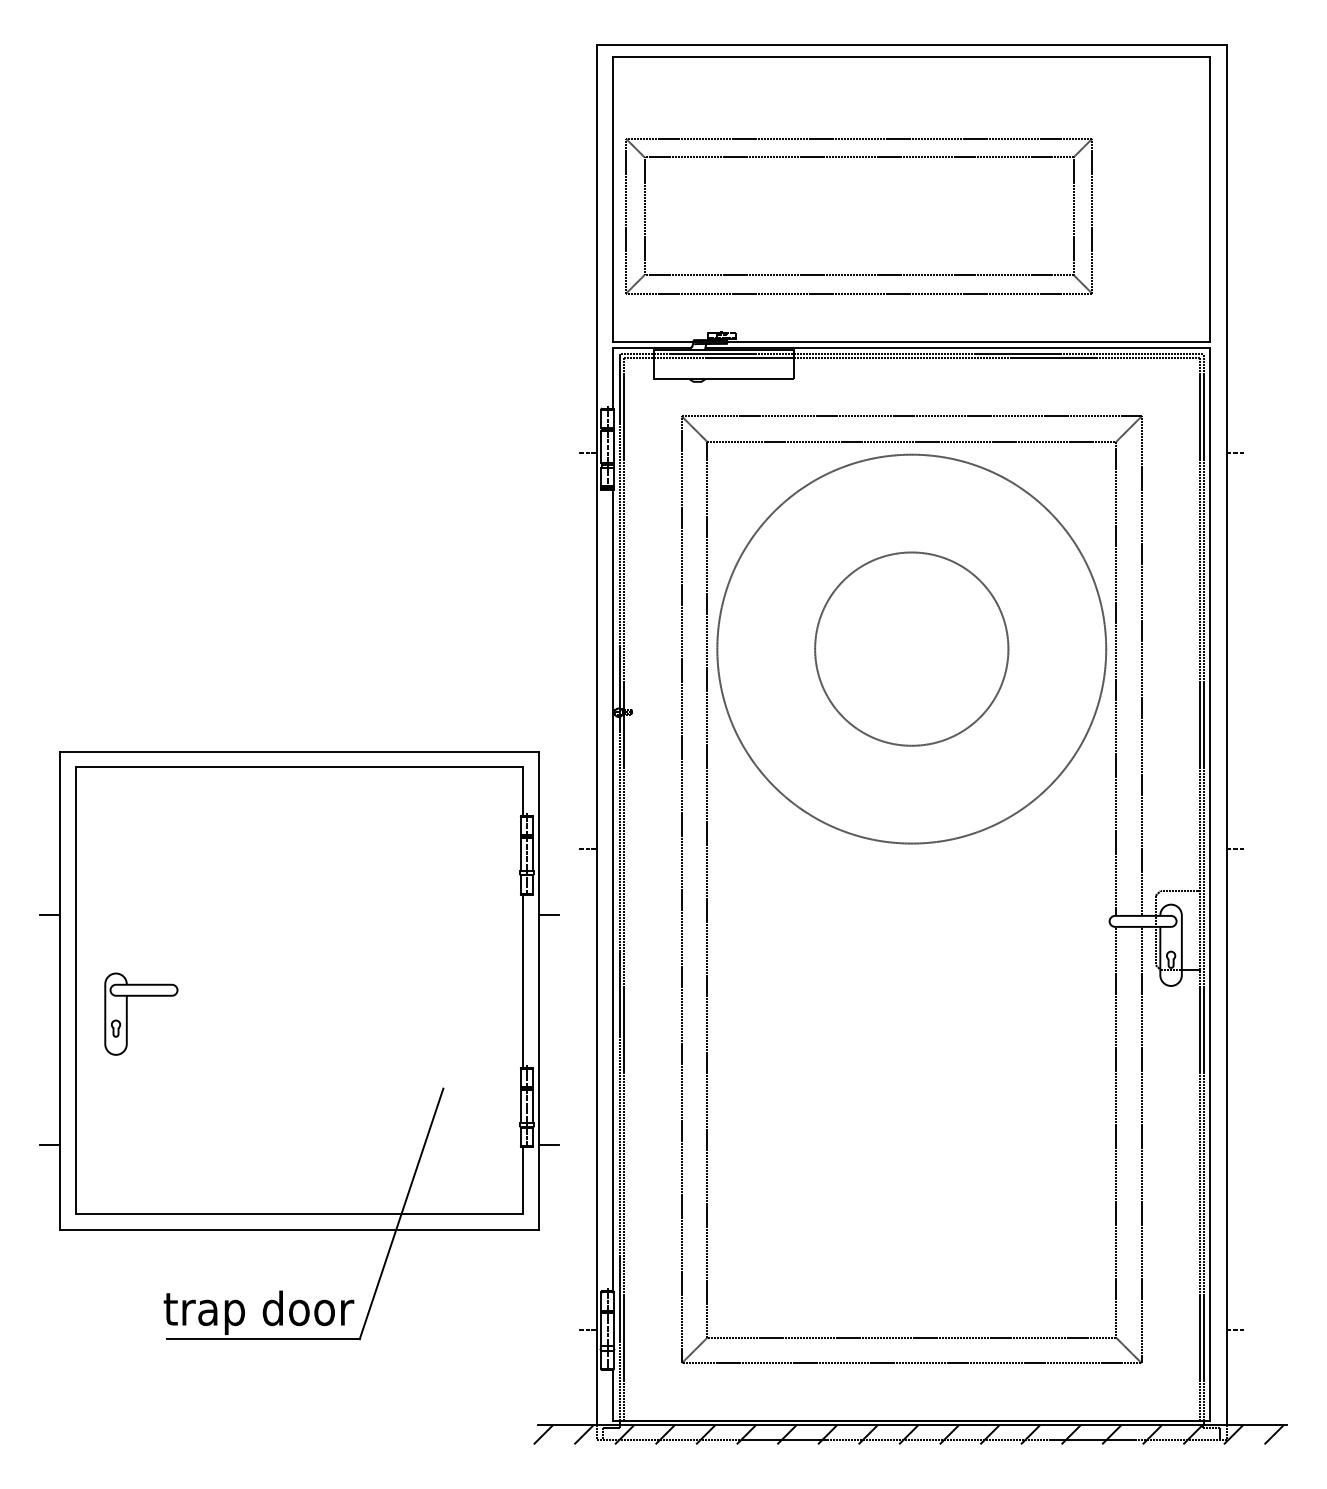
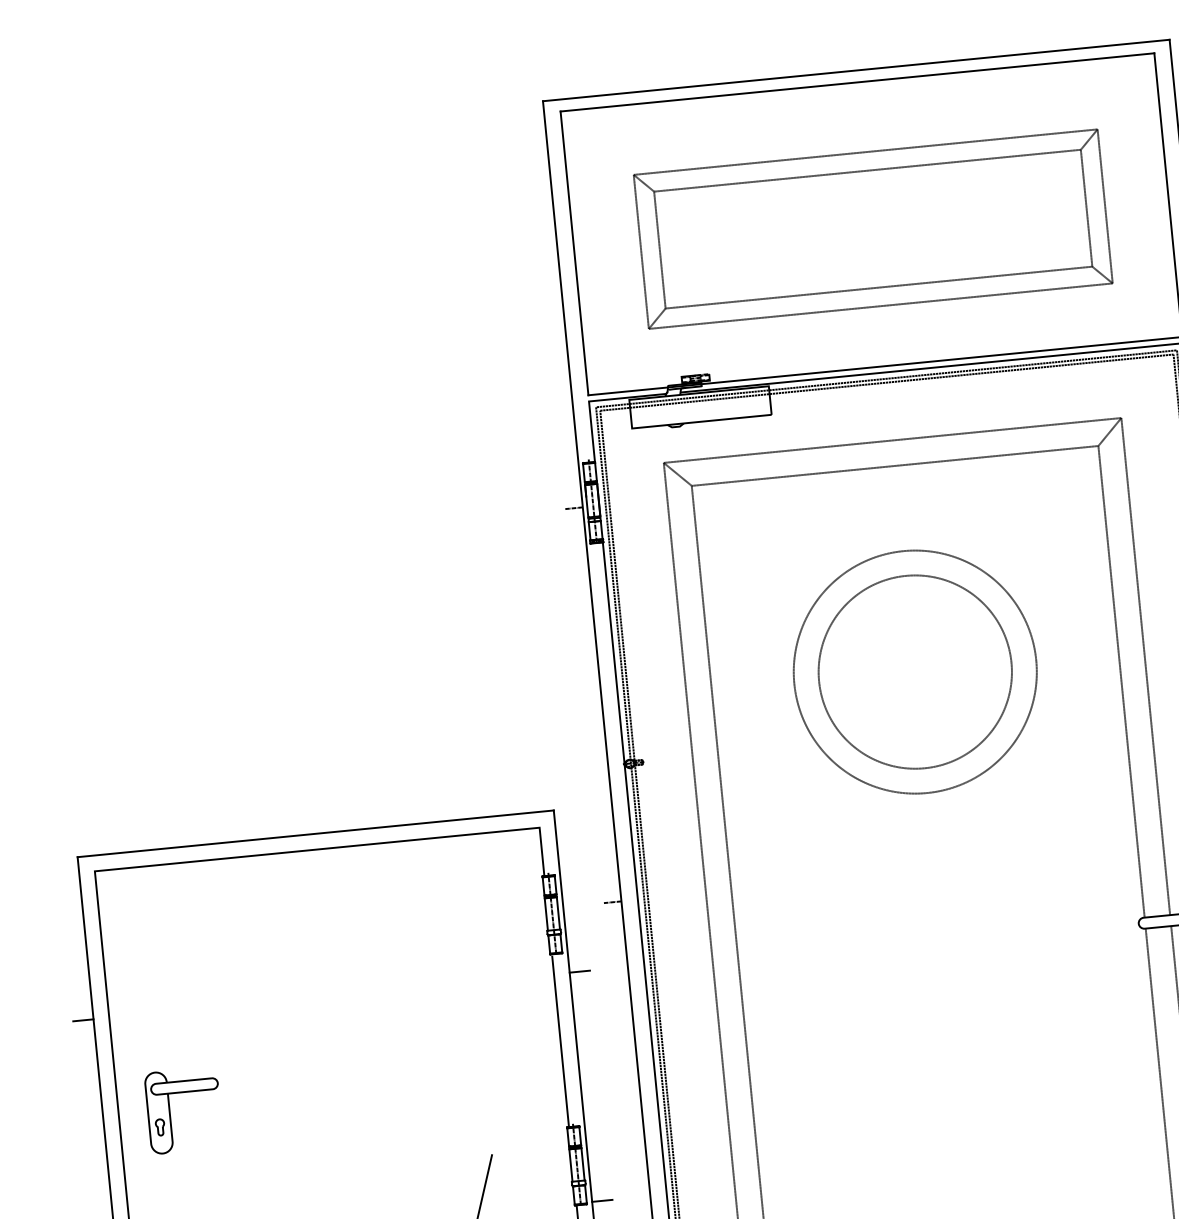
part: (857, 274) -> (877, 287), moved
circle: (911, 648) -> (914, 671), size x0.62

